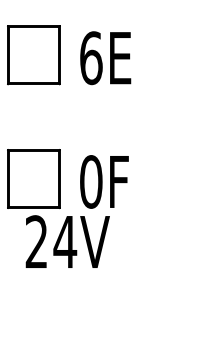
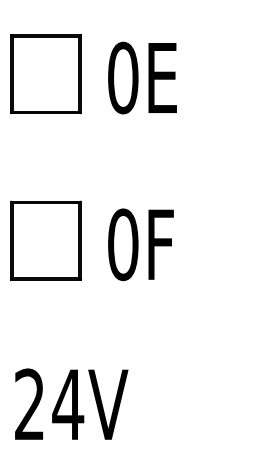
text: (91, 57) -> (123, 77), 6E -> 0E
text: (67, 241) -> (71, 403), moved

